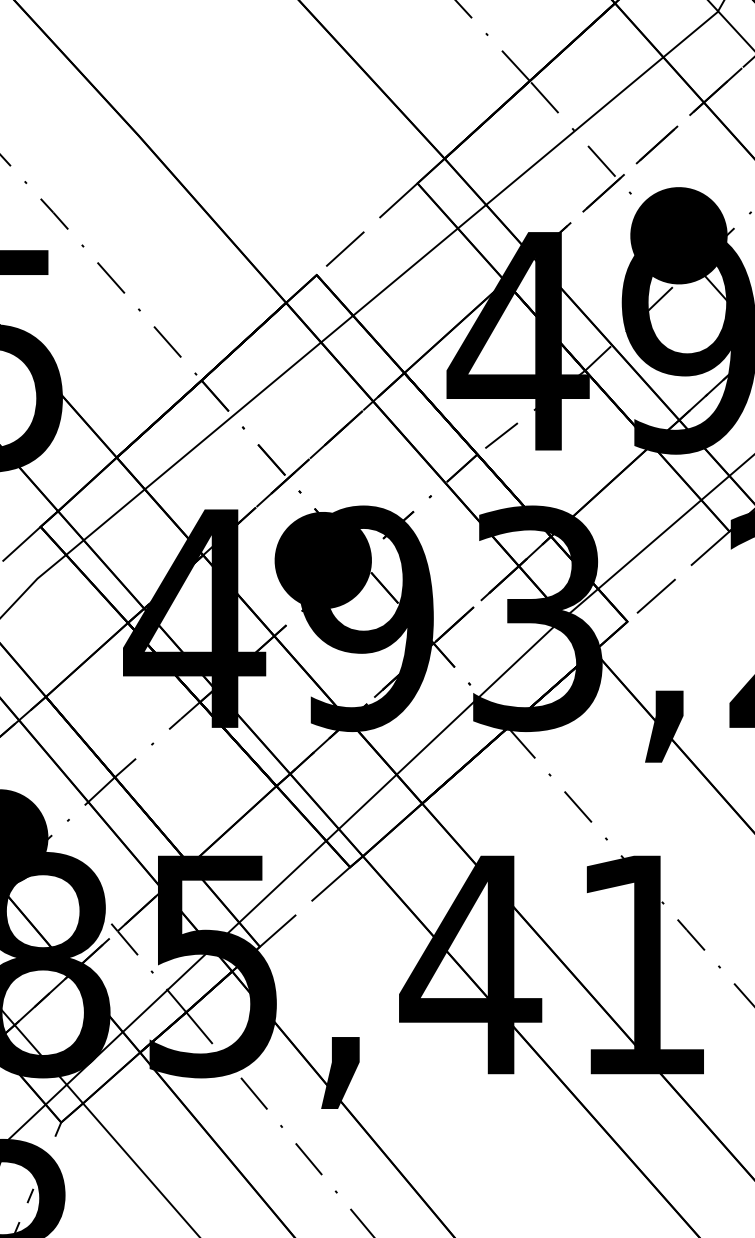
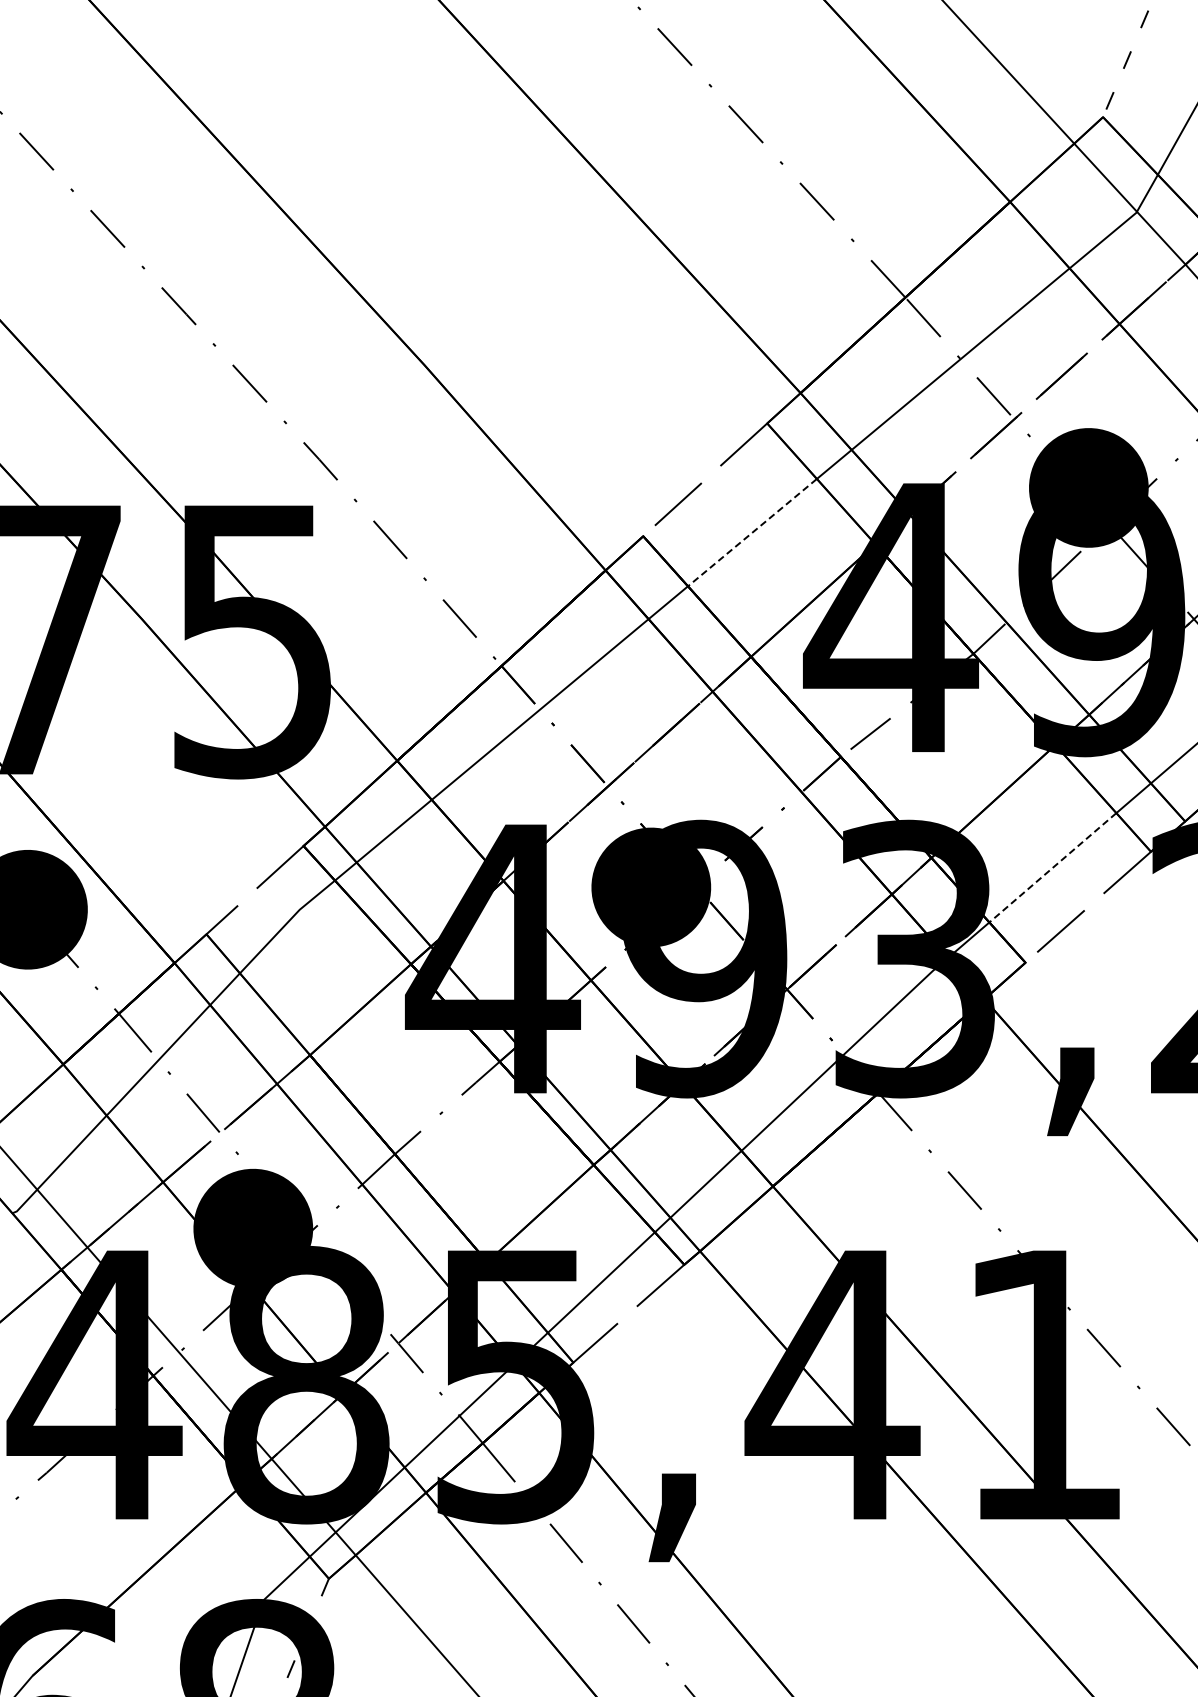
line: (405, 271) -> (752, 532), solid -> dashed
line: (650, 544) -> (1053, 867), solid -> dashed

